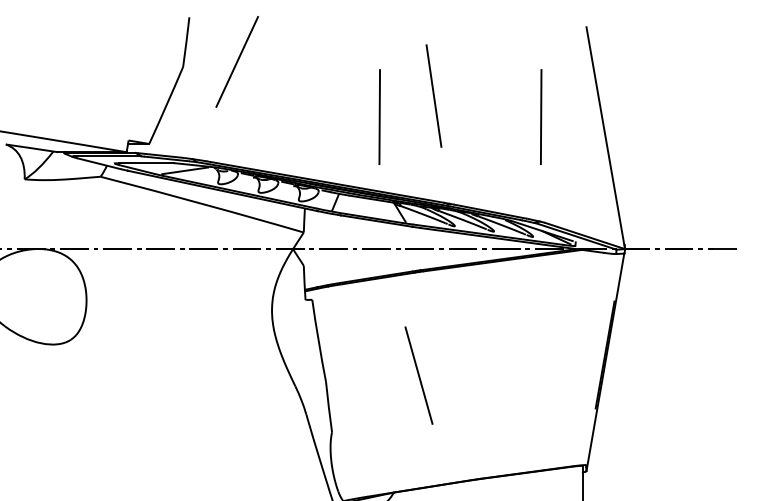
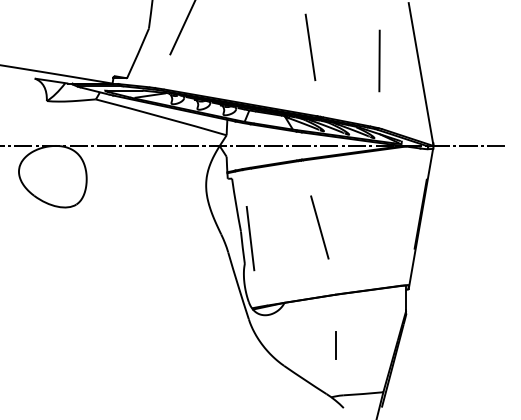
line: (379, 116) -> (275, 60), removed
line: (418, 375) -> (319, 227), moved
line: (340, 392) -> (250, 238), added

